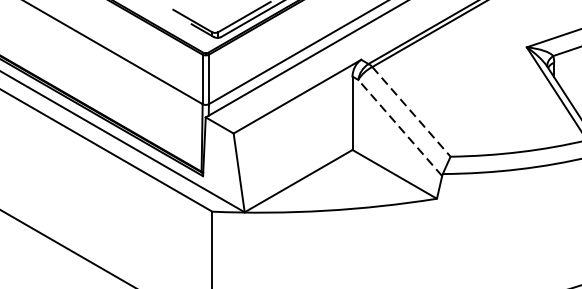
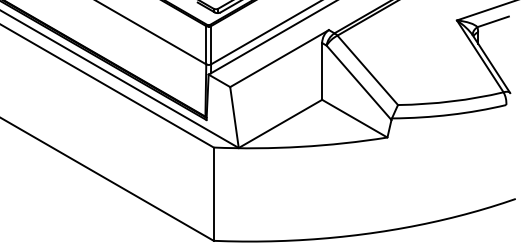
line: (412, 112) -> (368, 70), dashed -> solid
line: (399, 127) -> (358, 82), dashed -> solid

